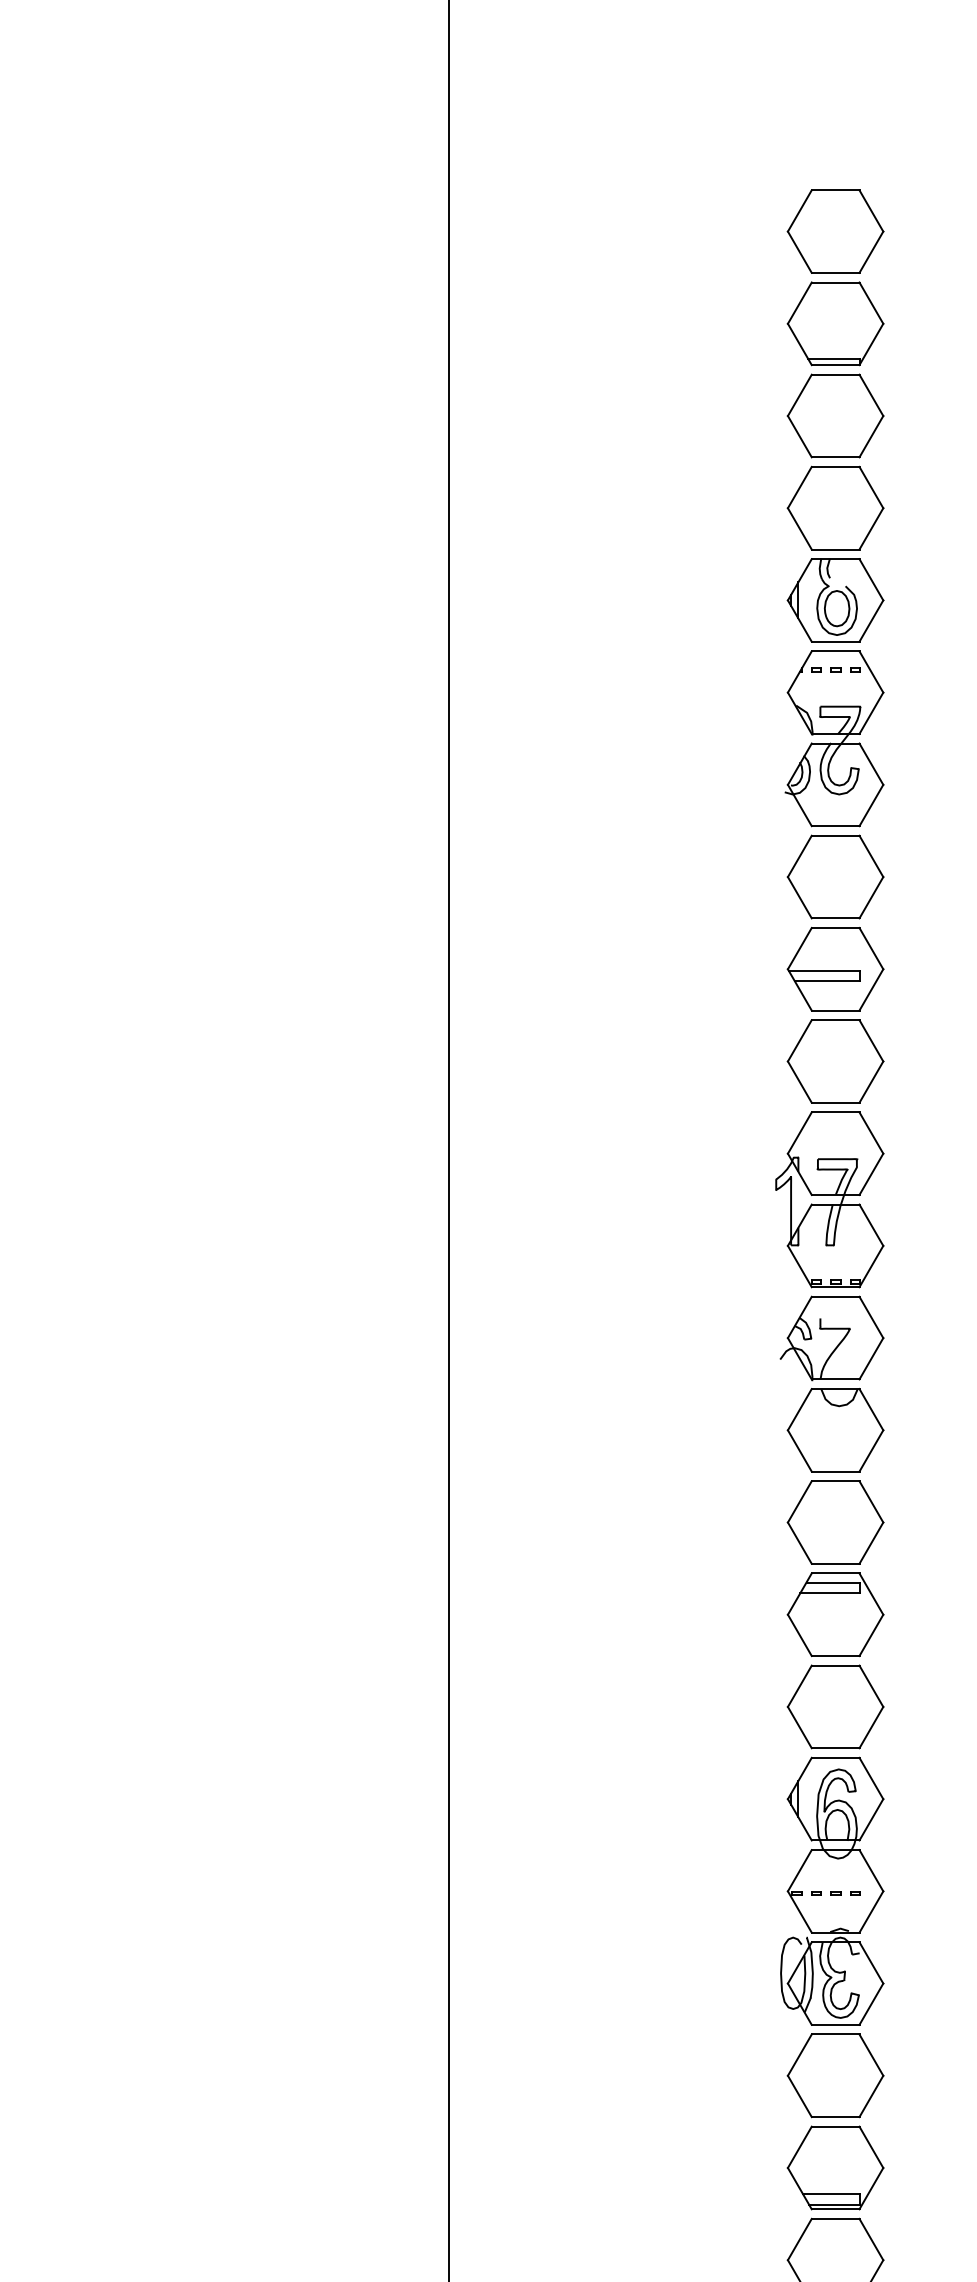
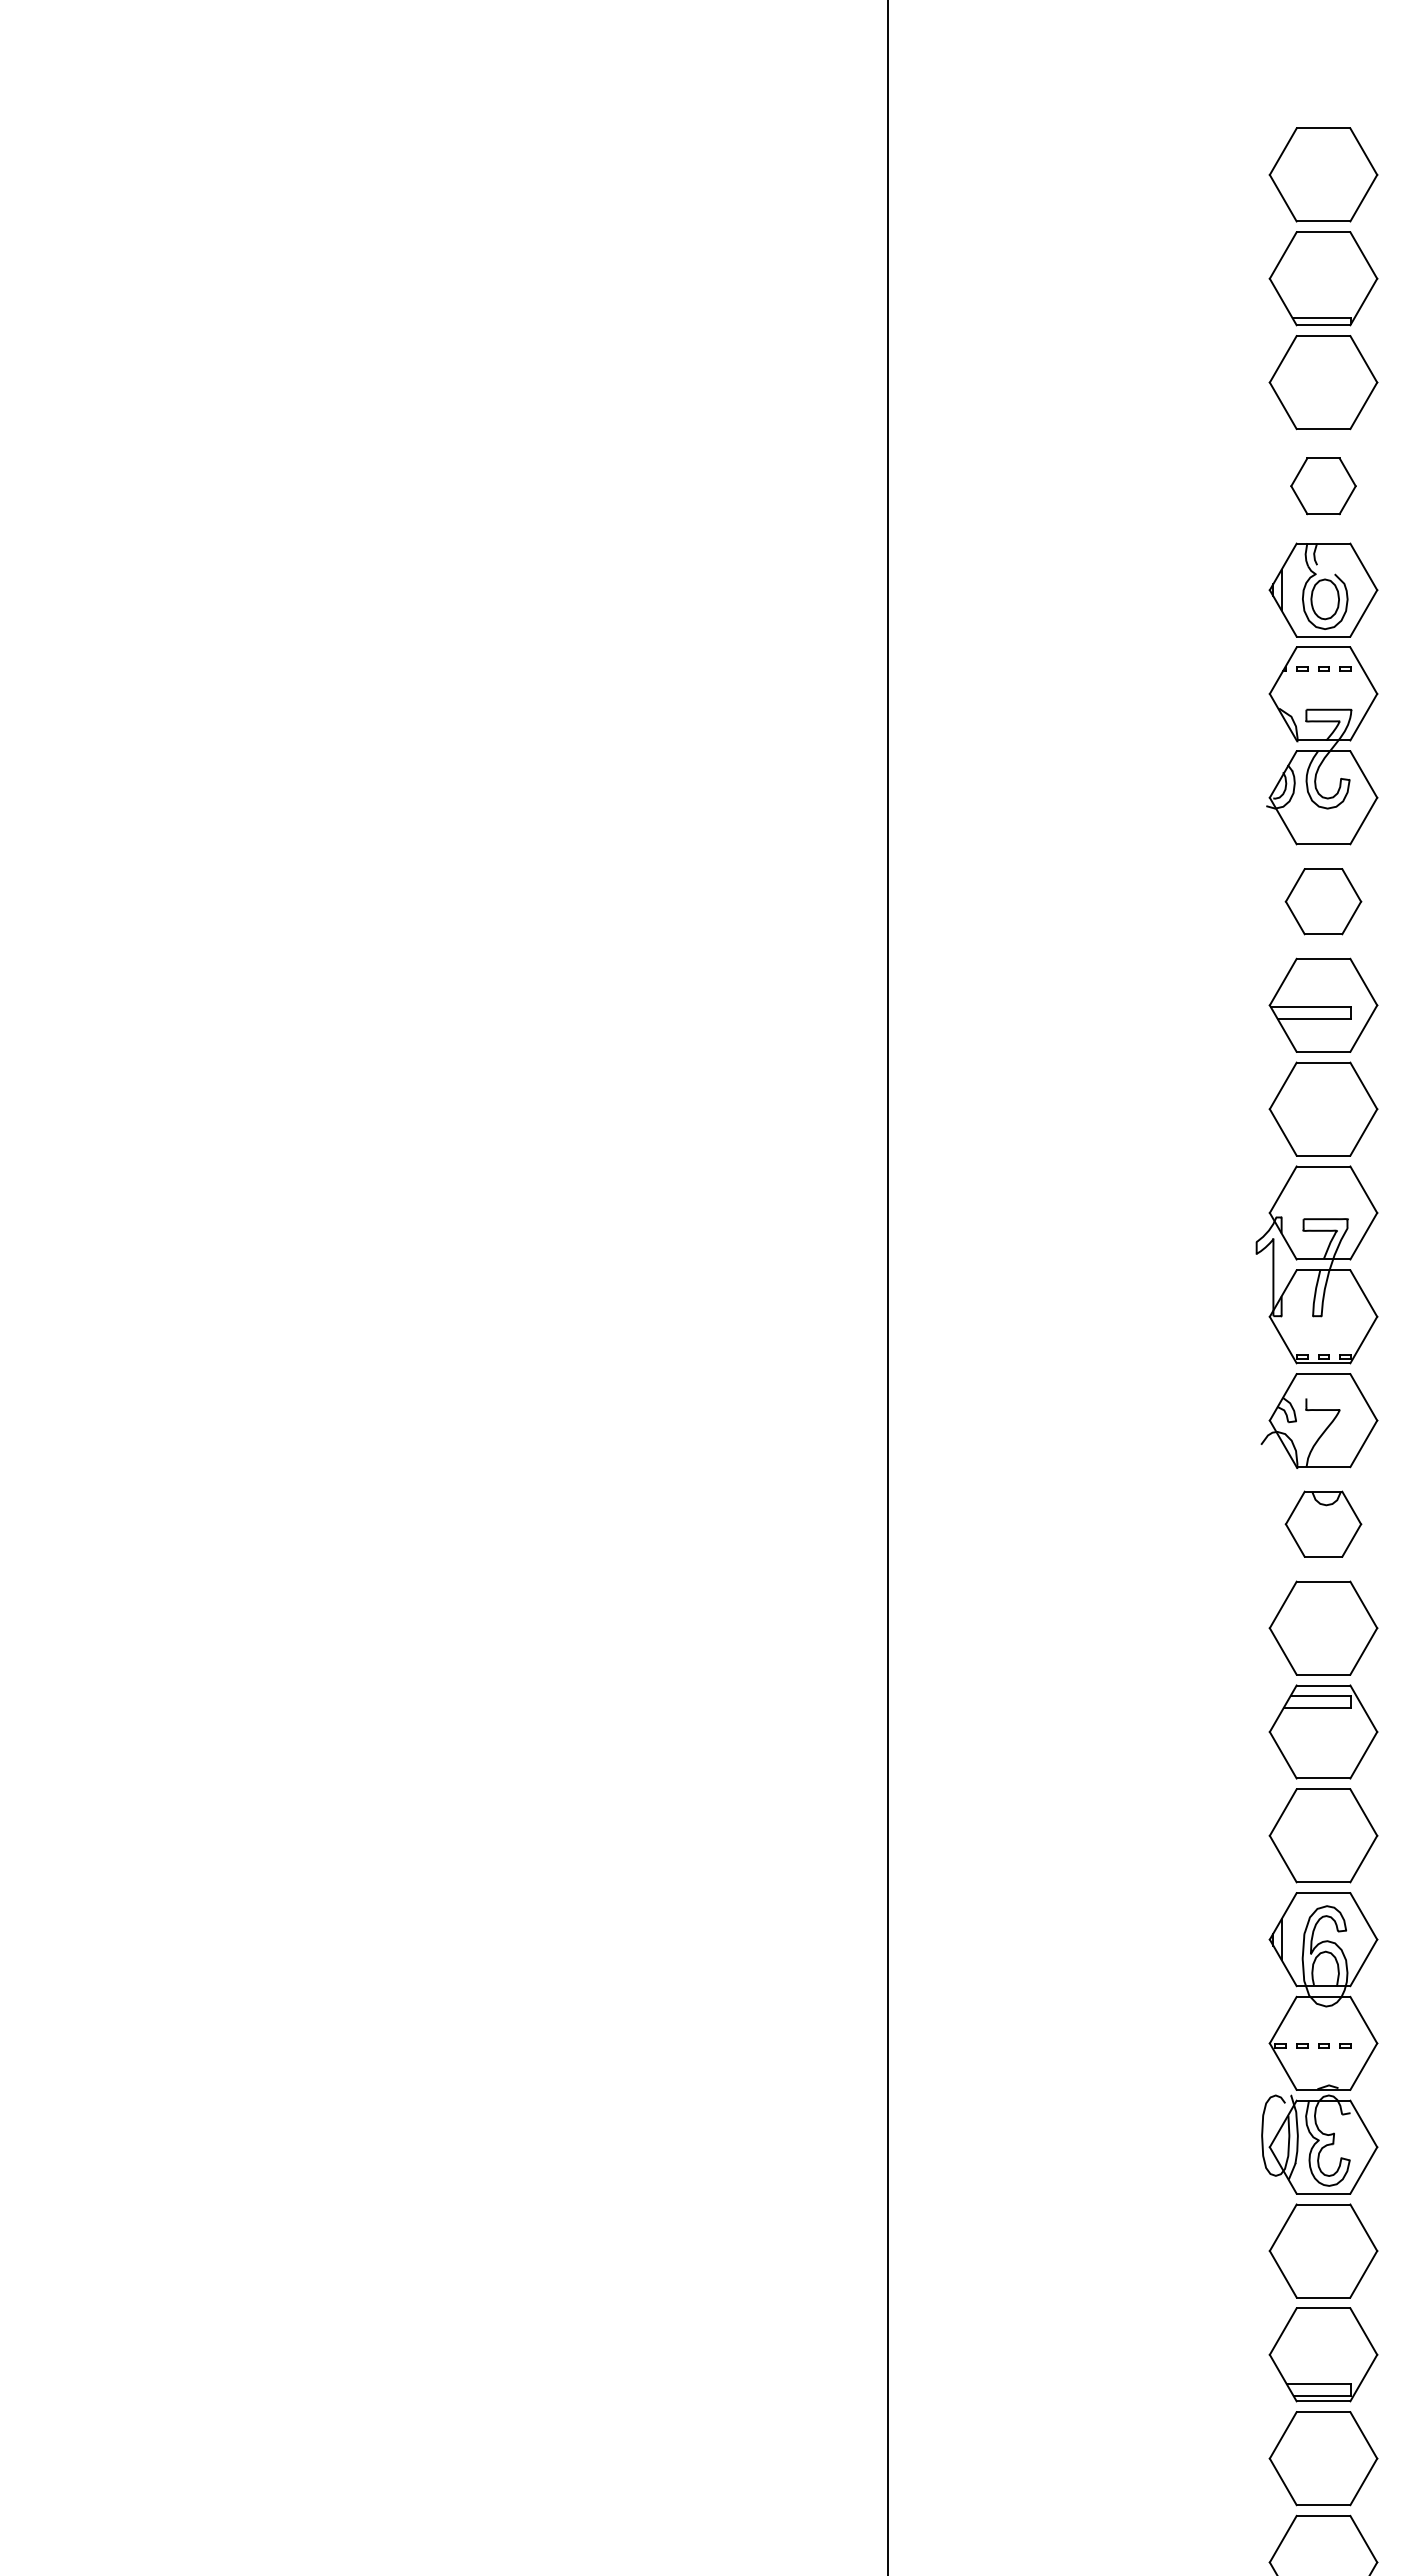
part: (835, 507) -> (1323, 485), size x0.6
part: (835, 876) -> (1323, 901), size x0.7
part: (835, 1429) -> (1323, 1523), size x0.7

